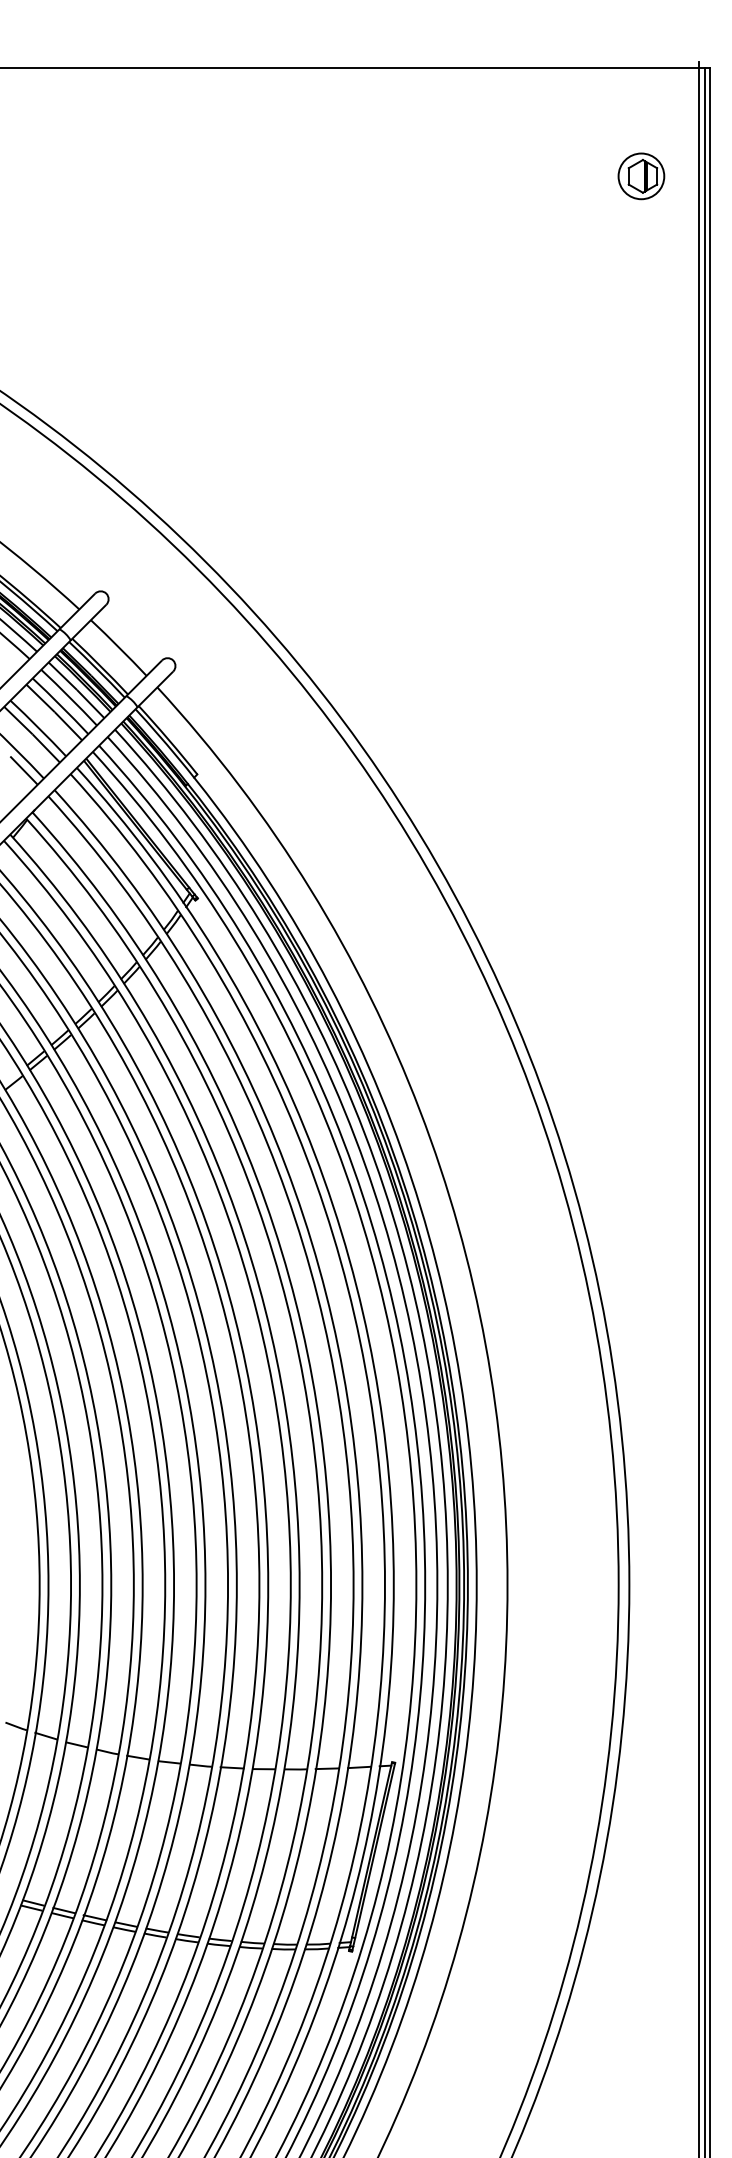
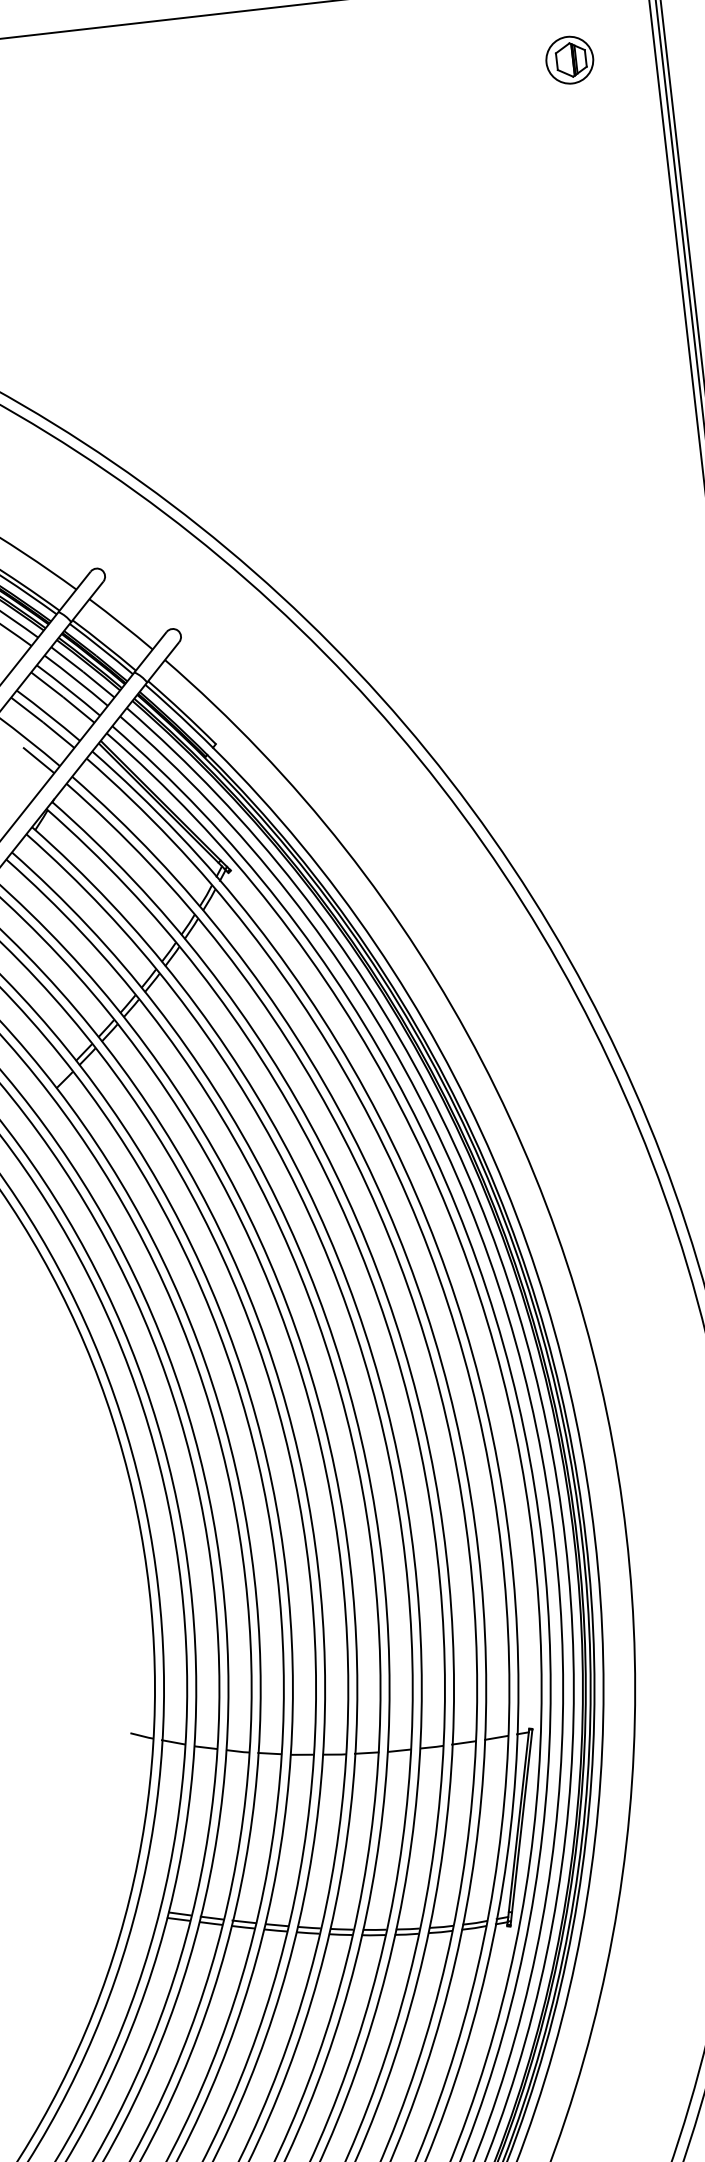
part: (641, 176) -> (569, 60), moved

